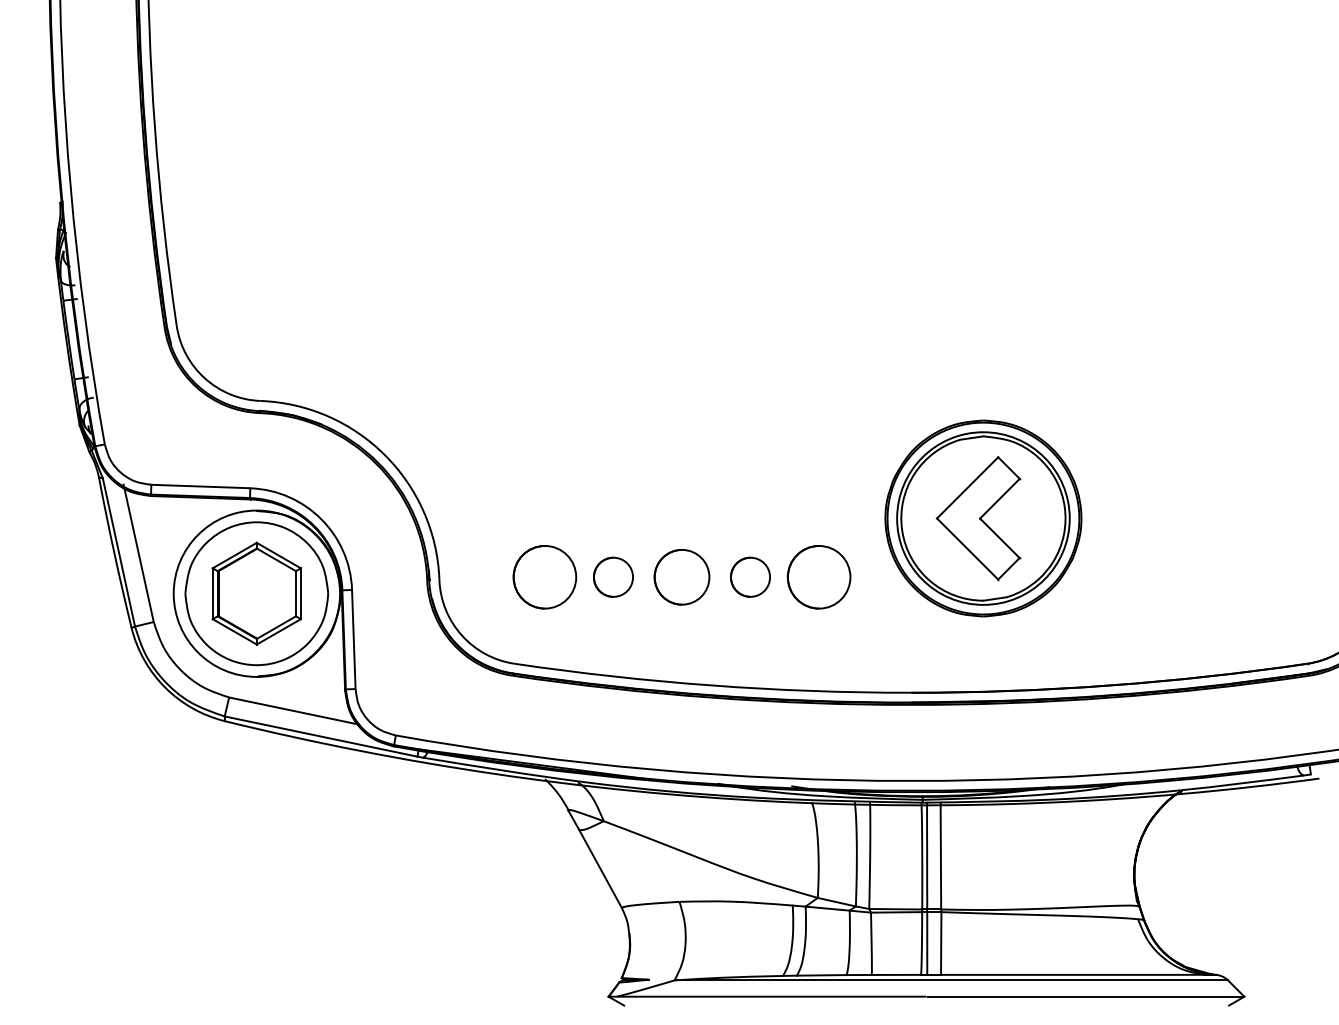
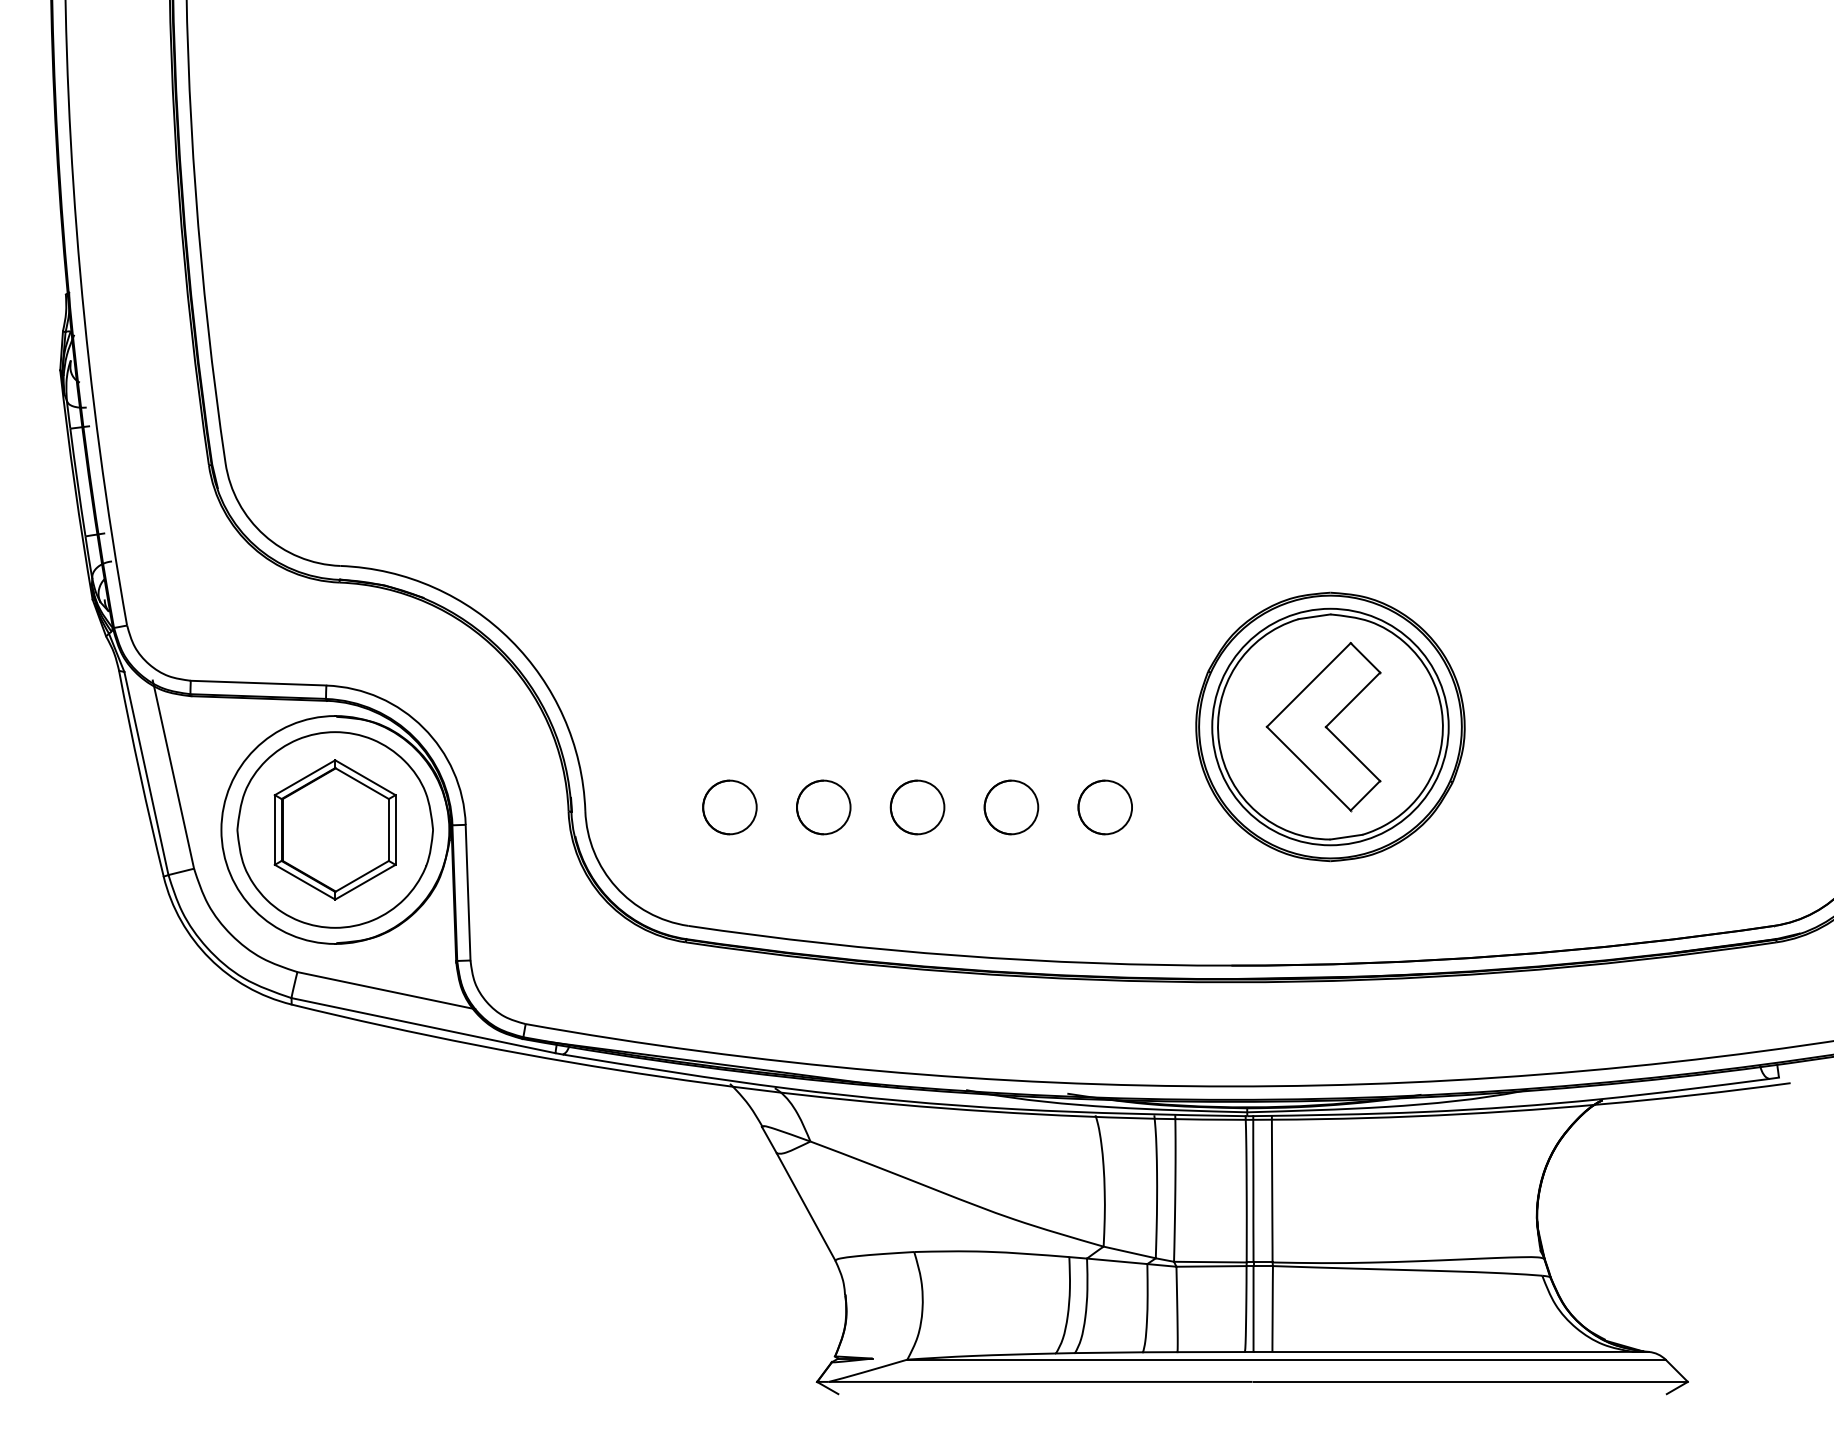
part: (544, 577) -> (729, 807), size x0.62
part: (681, 577) -> (917, 807), size x0.71
part: (818, 577) -> (1104, 807), size x0.62

